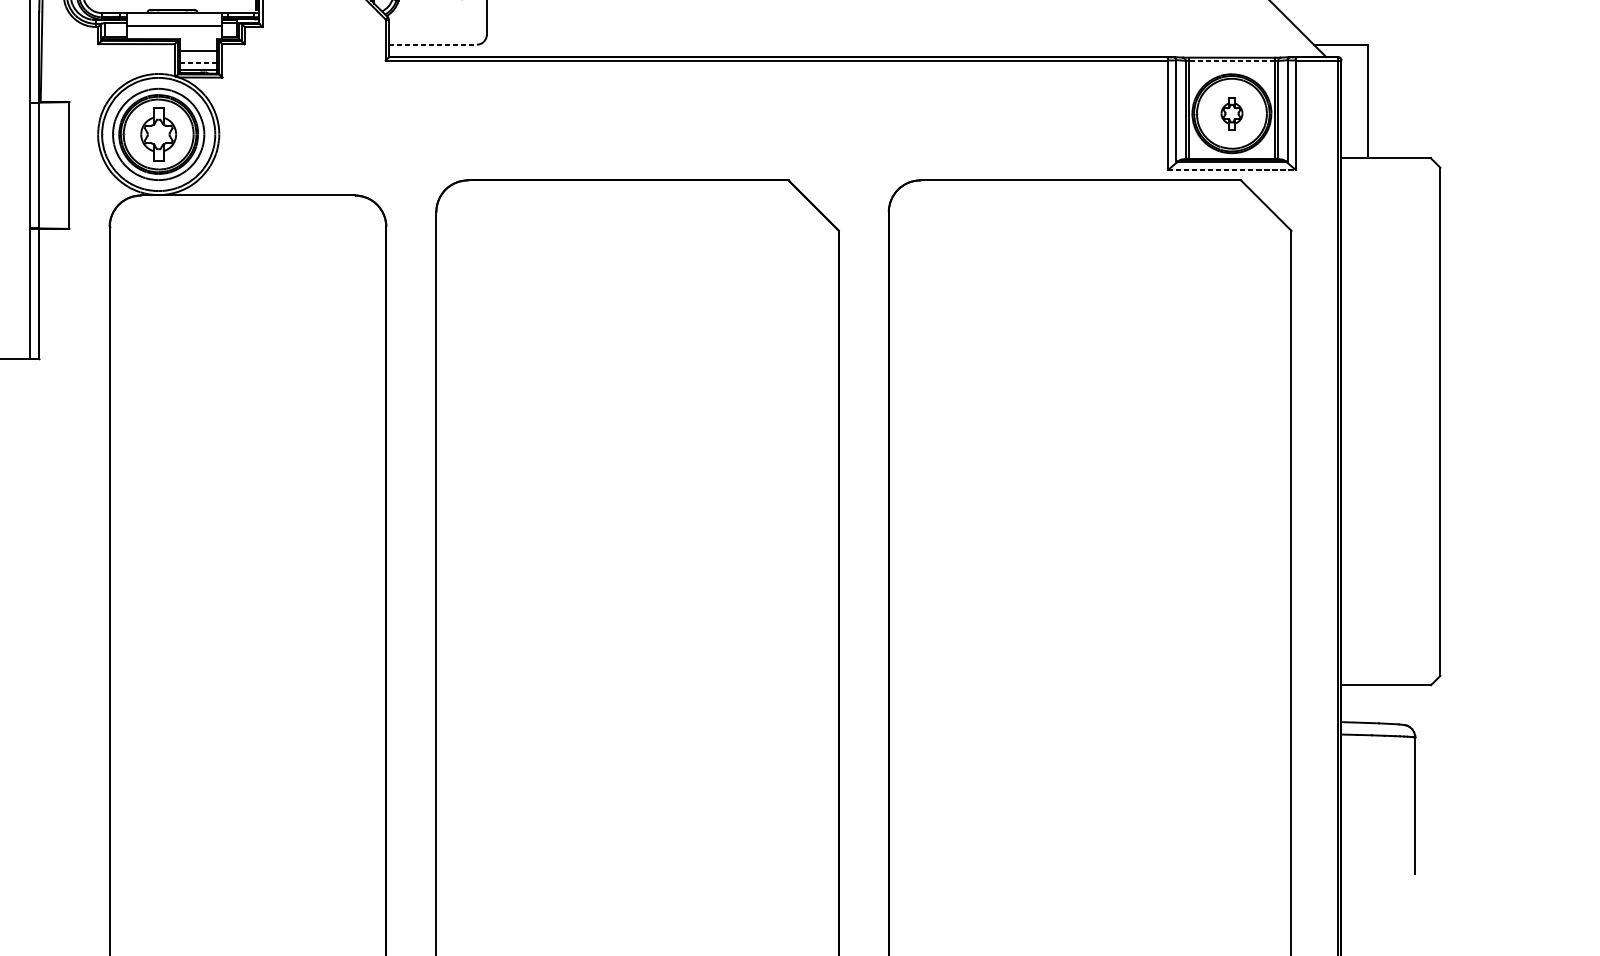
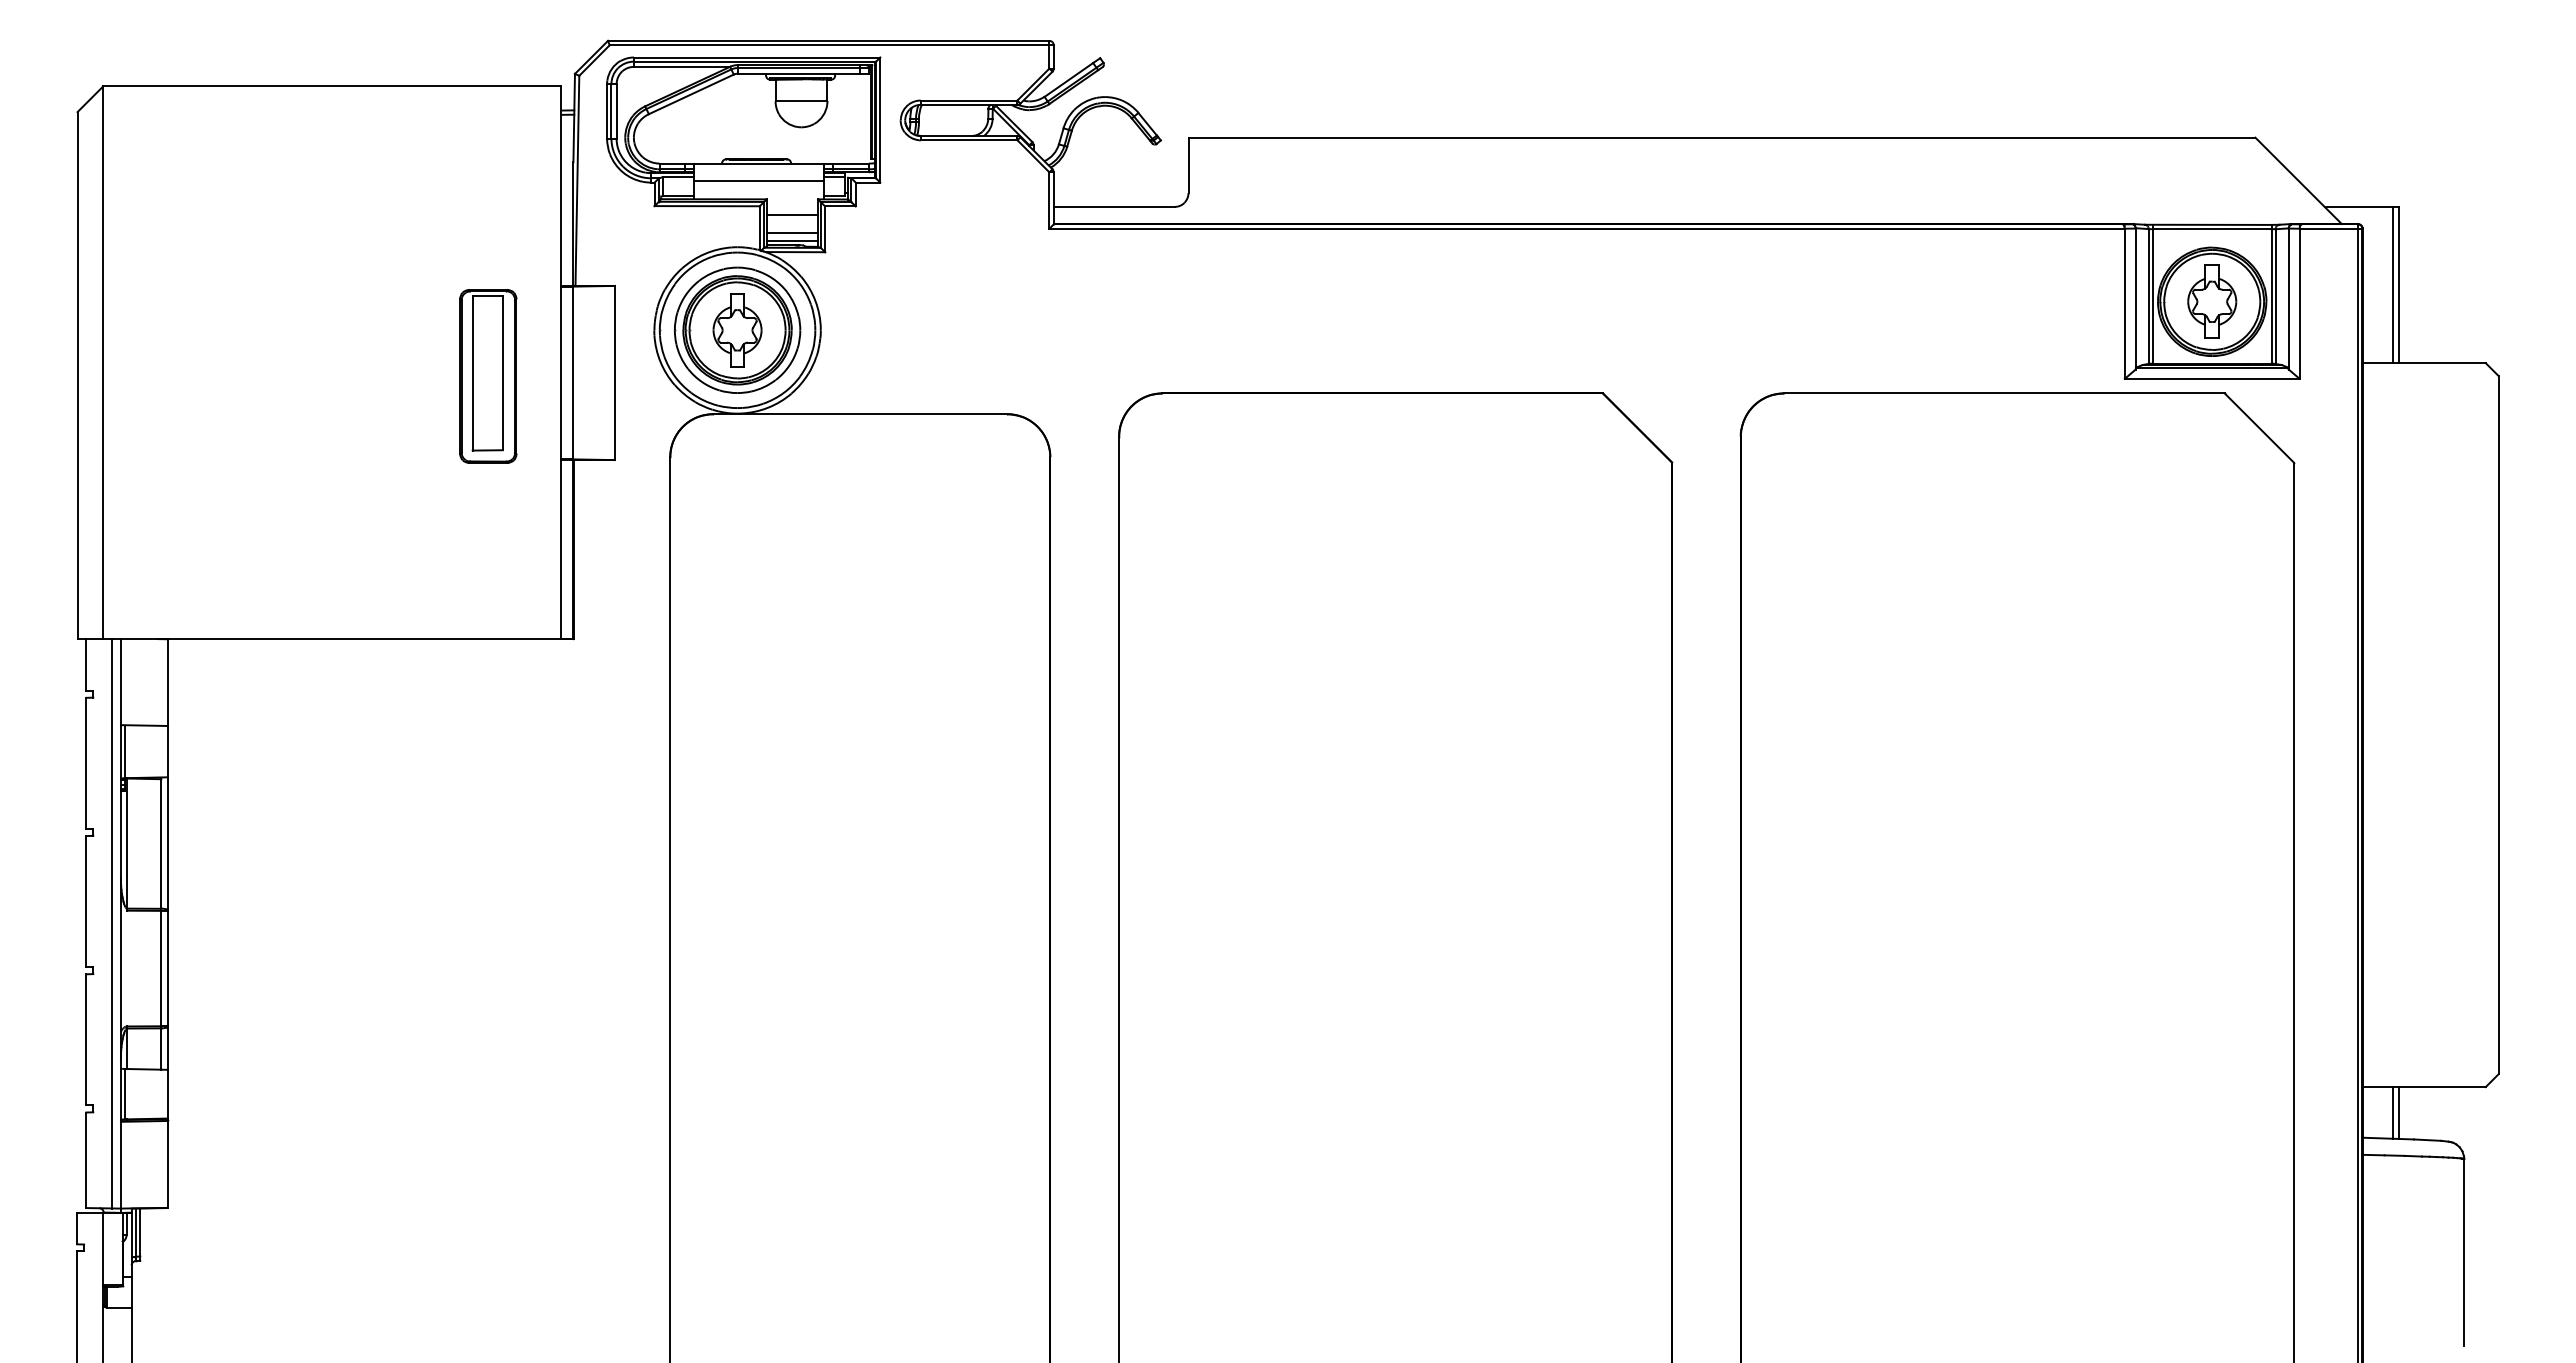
line: (433, 44) -> (1114, 206), dashed -> solid
line: (1231, 61) -> (2211, 229), dashed -> solid
line: (198, 63) -> (792, 232), dashed -> solid
line: (1363, 101) -> (2392, 284), added
part: (1232, 113) -> (2212, 301), size x1.67
line: (1232, 169) -> (2212, 378), dashed -> solid
line: (1363, 703) -> (2392, 1112), added
line: (1368, 703) -> (2399, 1112), added

